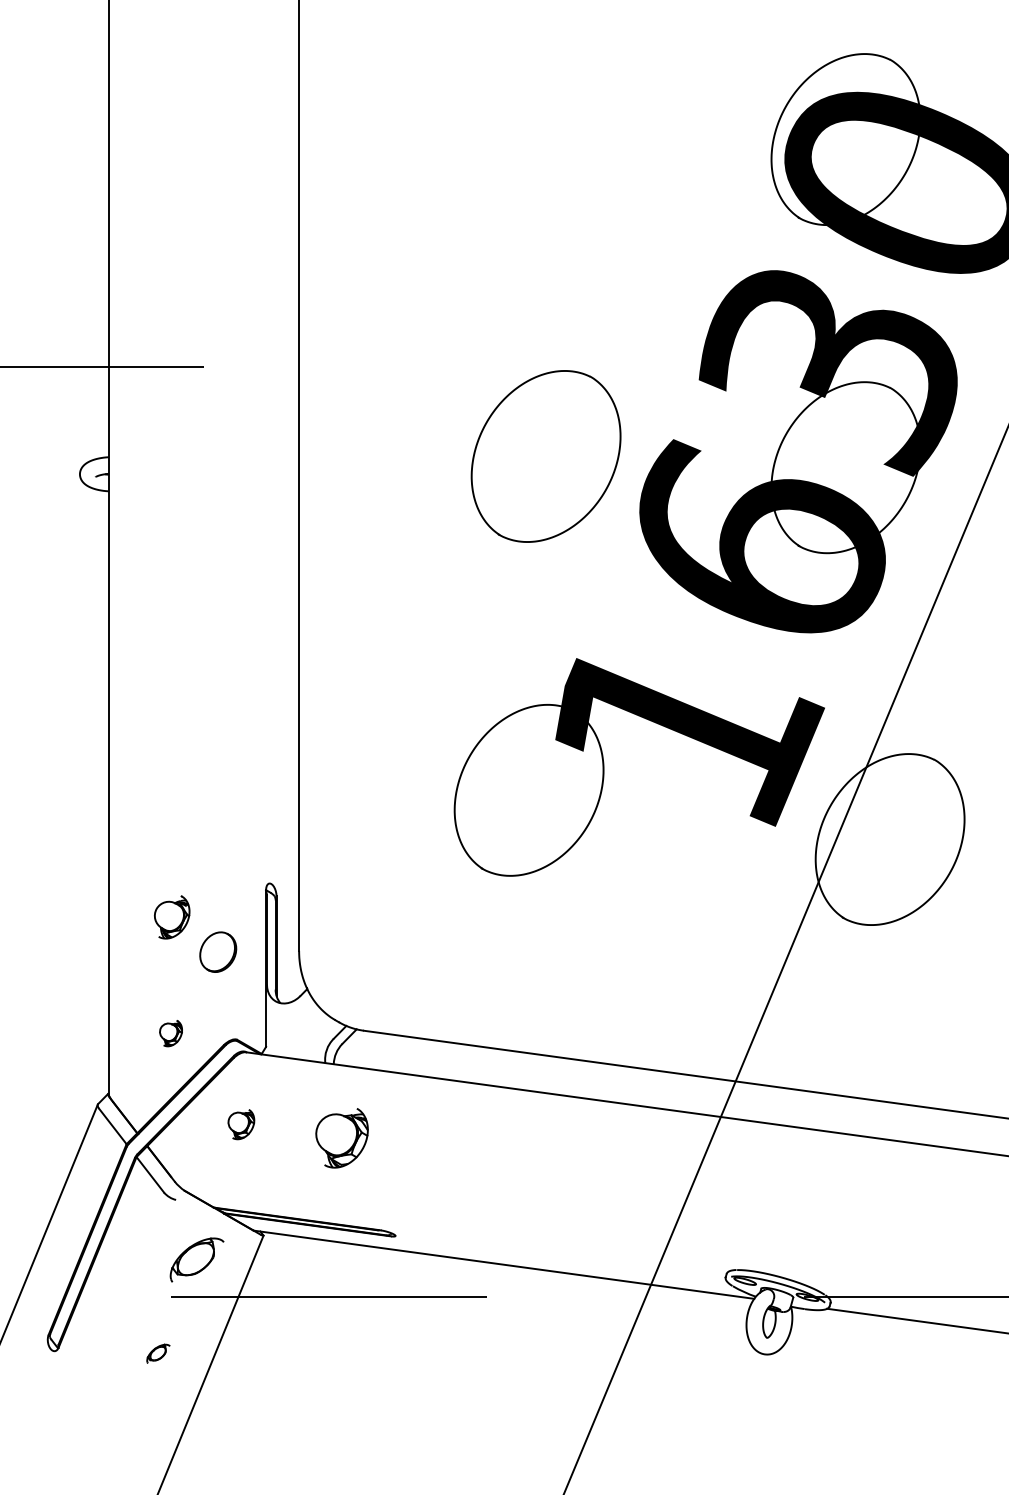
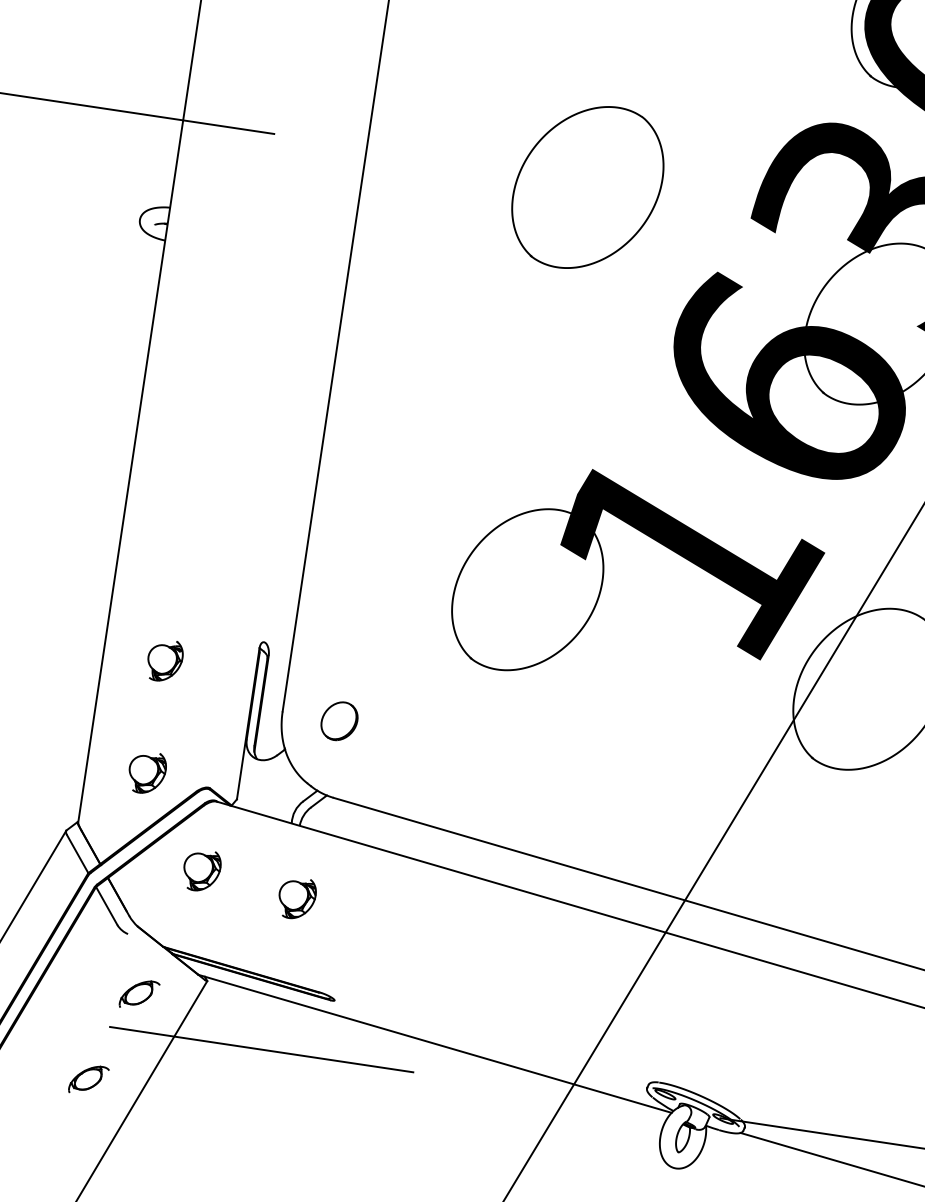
part: (545, 456) -> (587, 187), moved
part: (218, 951) -> (339, 720), moved
part: (170, 1033) -> (146, 772), size x1.67
part: (241, 1124) -> (202, 870), size x1.43
part: (341, 1138) -> (296, 898), size x0.71
part: (196, 1259) -> (139, 994), size x0.71
part: (158, 1353) -> (88, 1079), size x1.67

